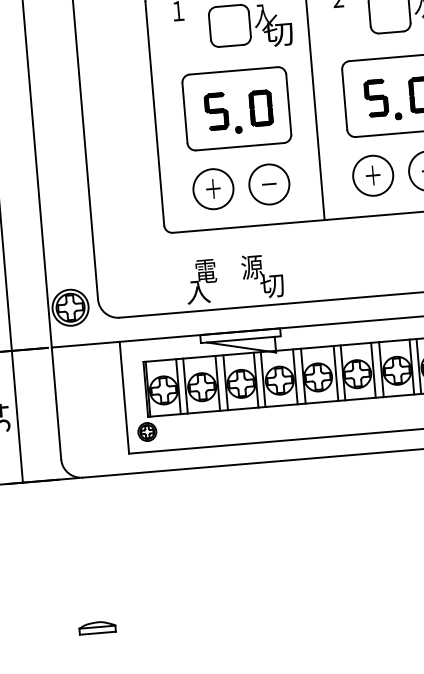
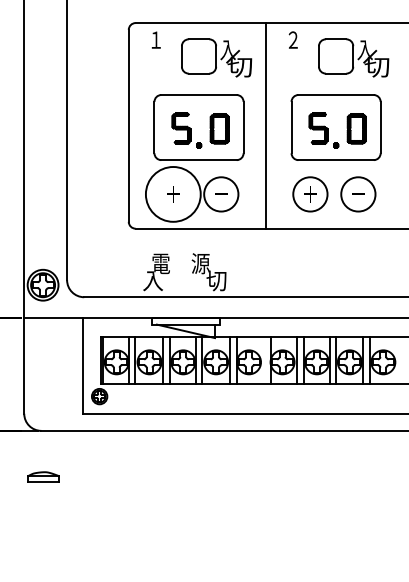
circle: (213, 189) -> (173, 194), size x1.6
line: (335, 372) -> (264, 359), removed
part: (97, 627) -> (43, 476), moved

